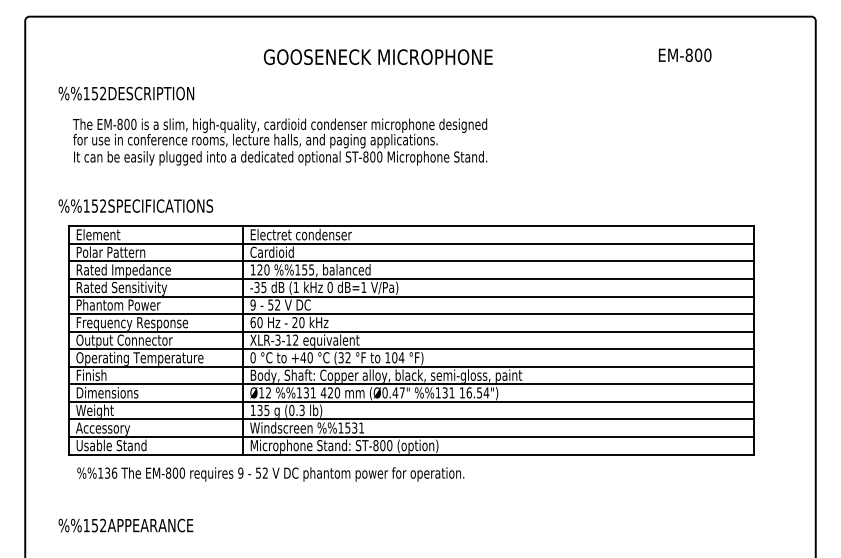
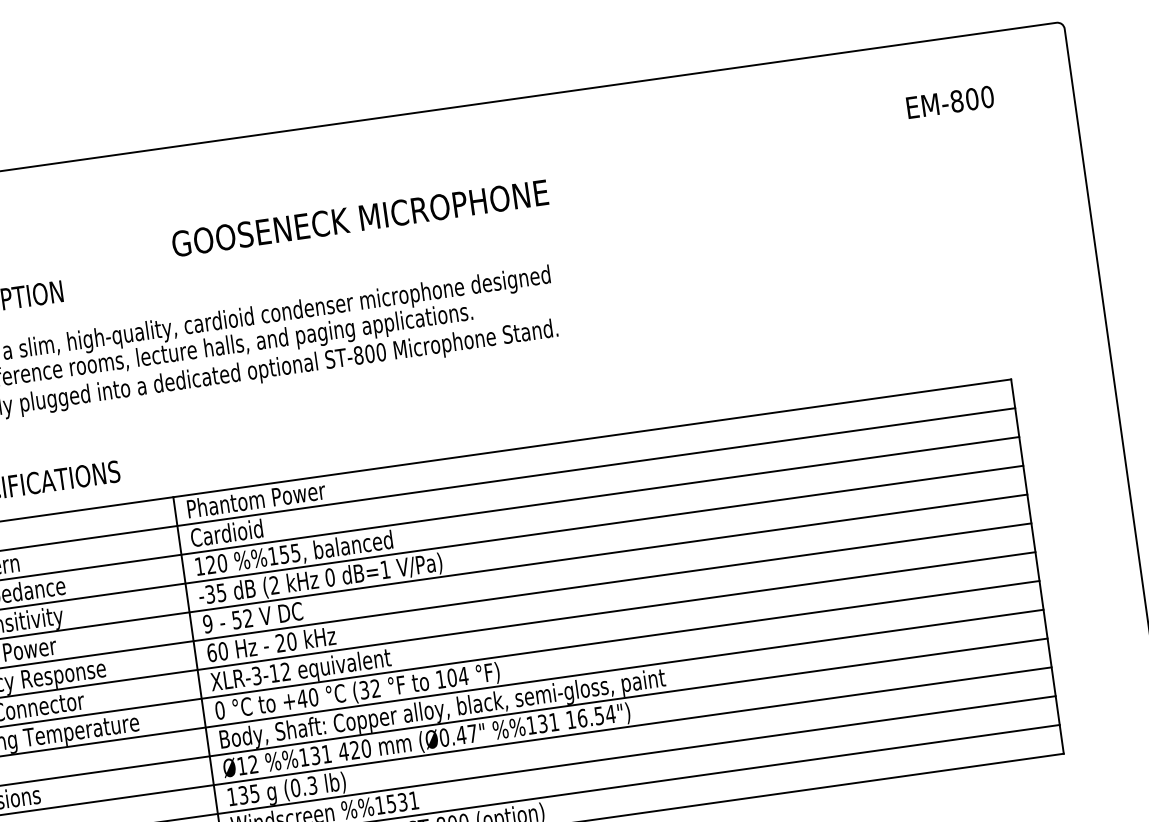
text: (685, 55) -> (950, 102), moved
text: (378, 56) -> (360, 217), moved
text: (301, 234) -> (270, 497), Electret condenser -> Phantom Power
text: (295, 286) -> (273, 583), (1 -> (2

